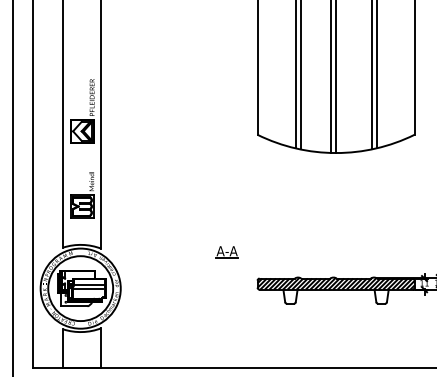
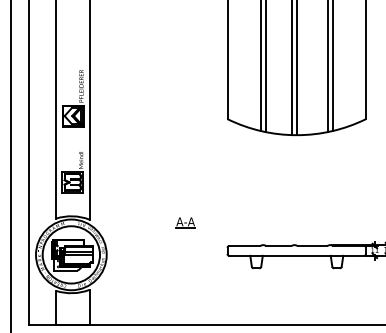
part: (226, 251) -> (185, 222), moved
hatch: (335, 283) -> (296, 250), removed

